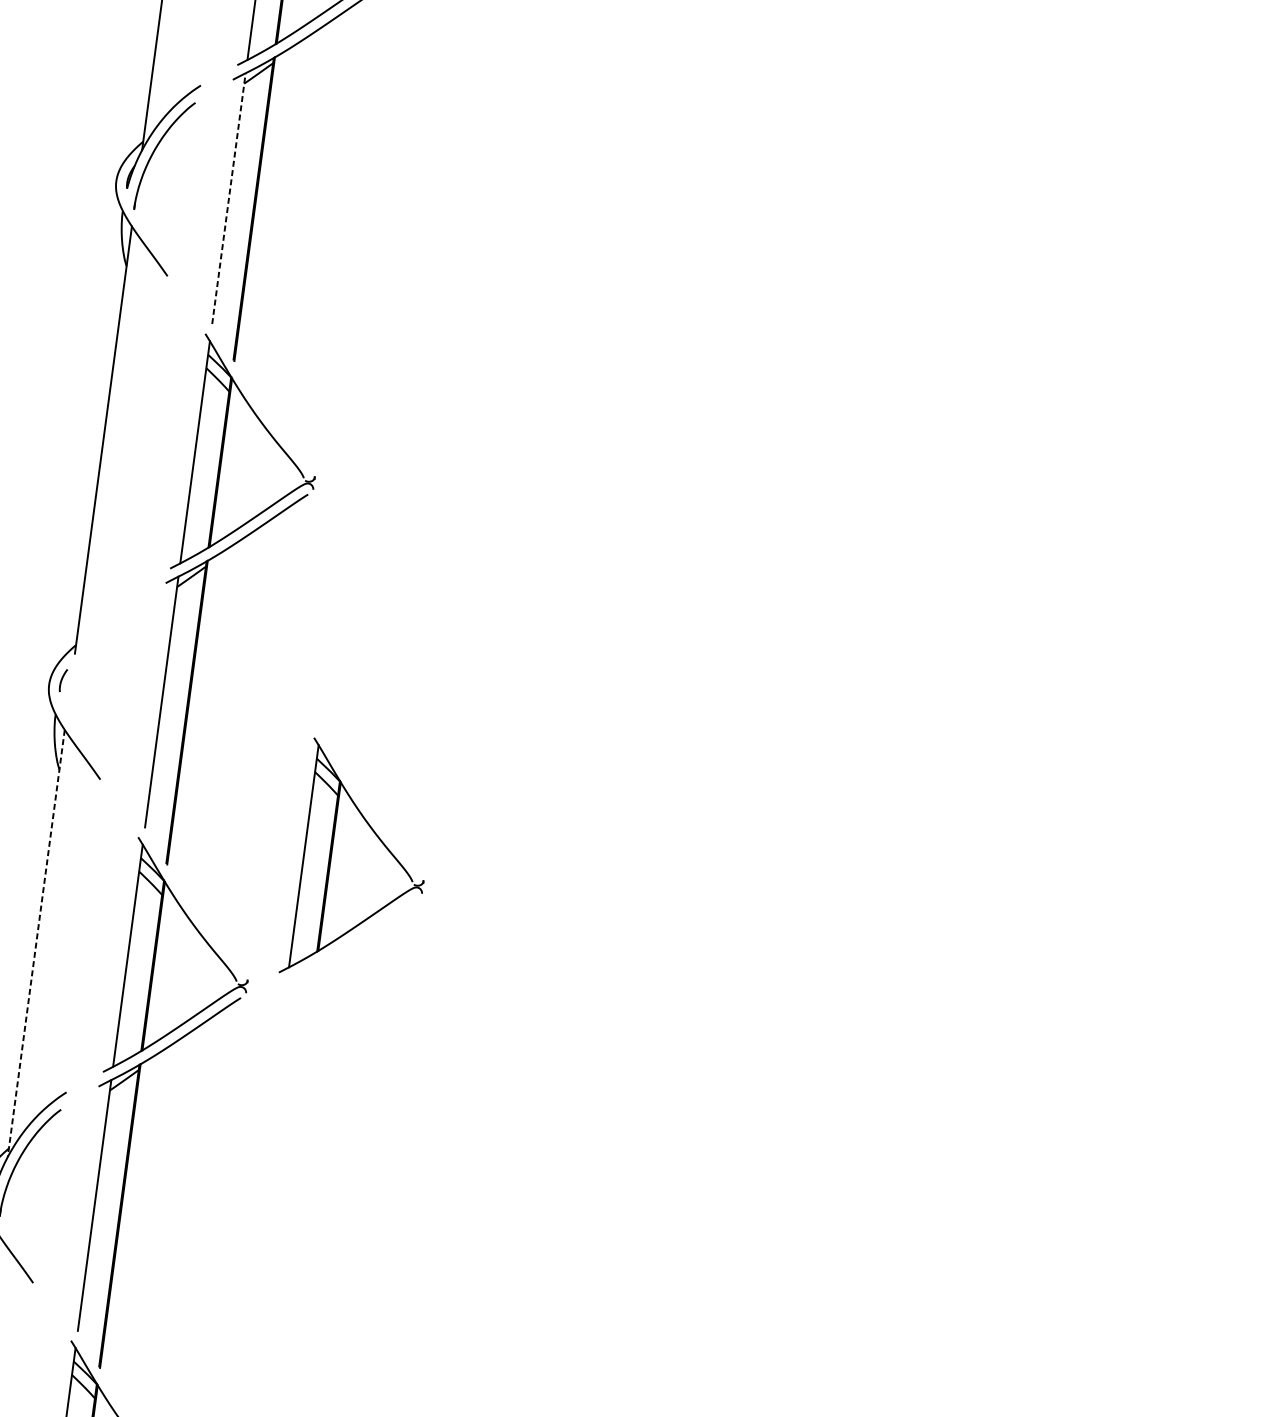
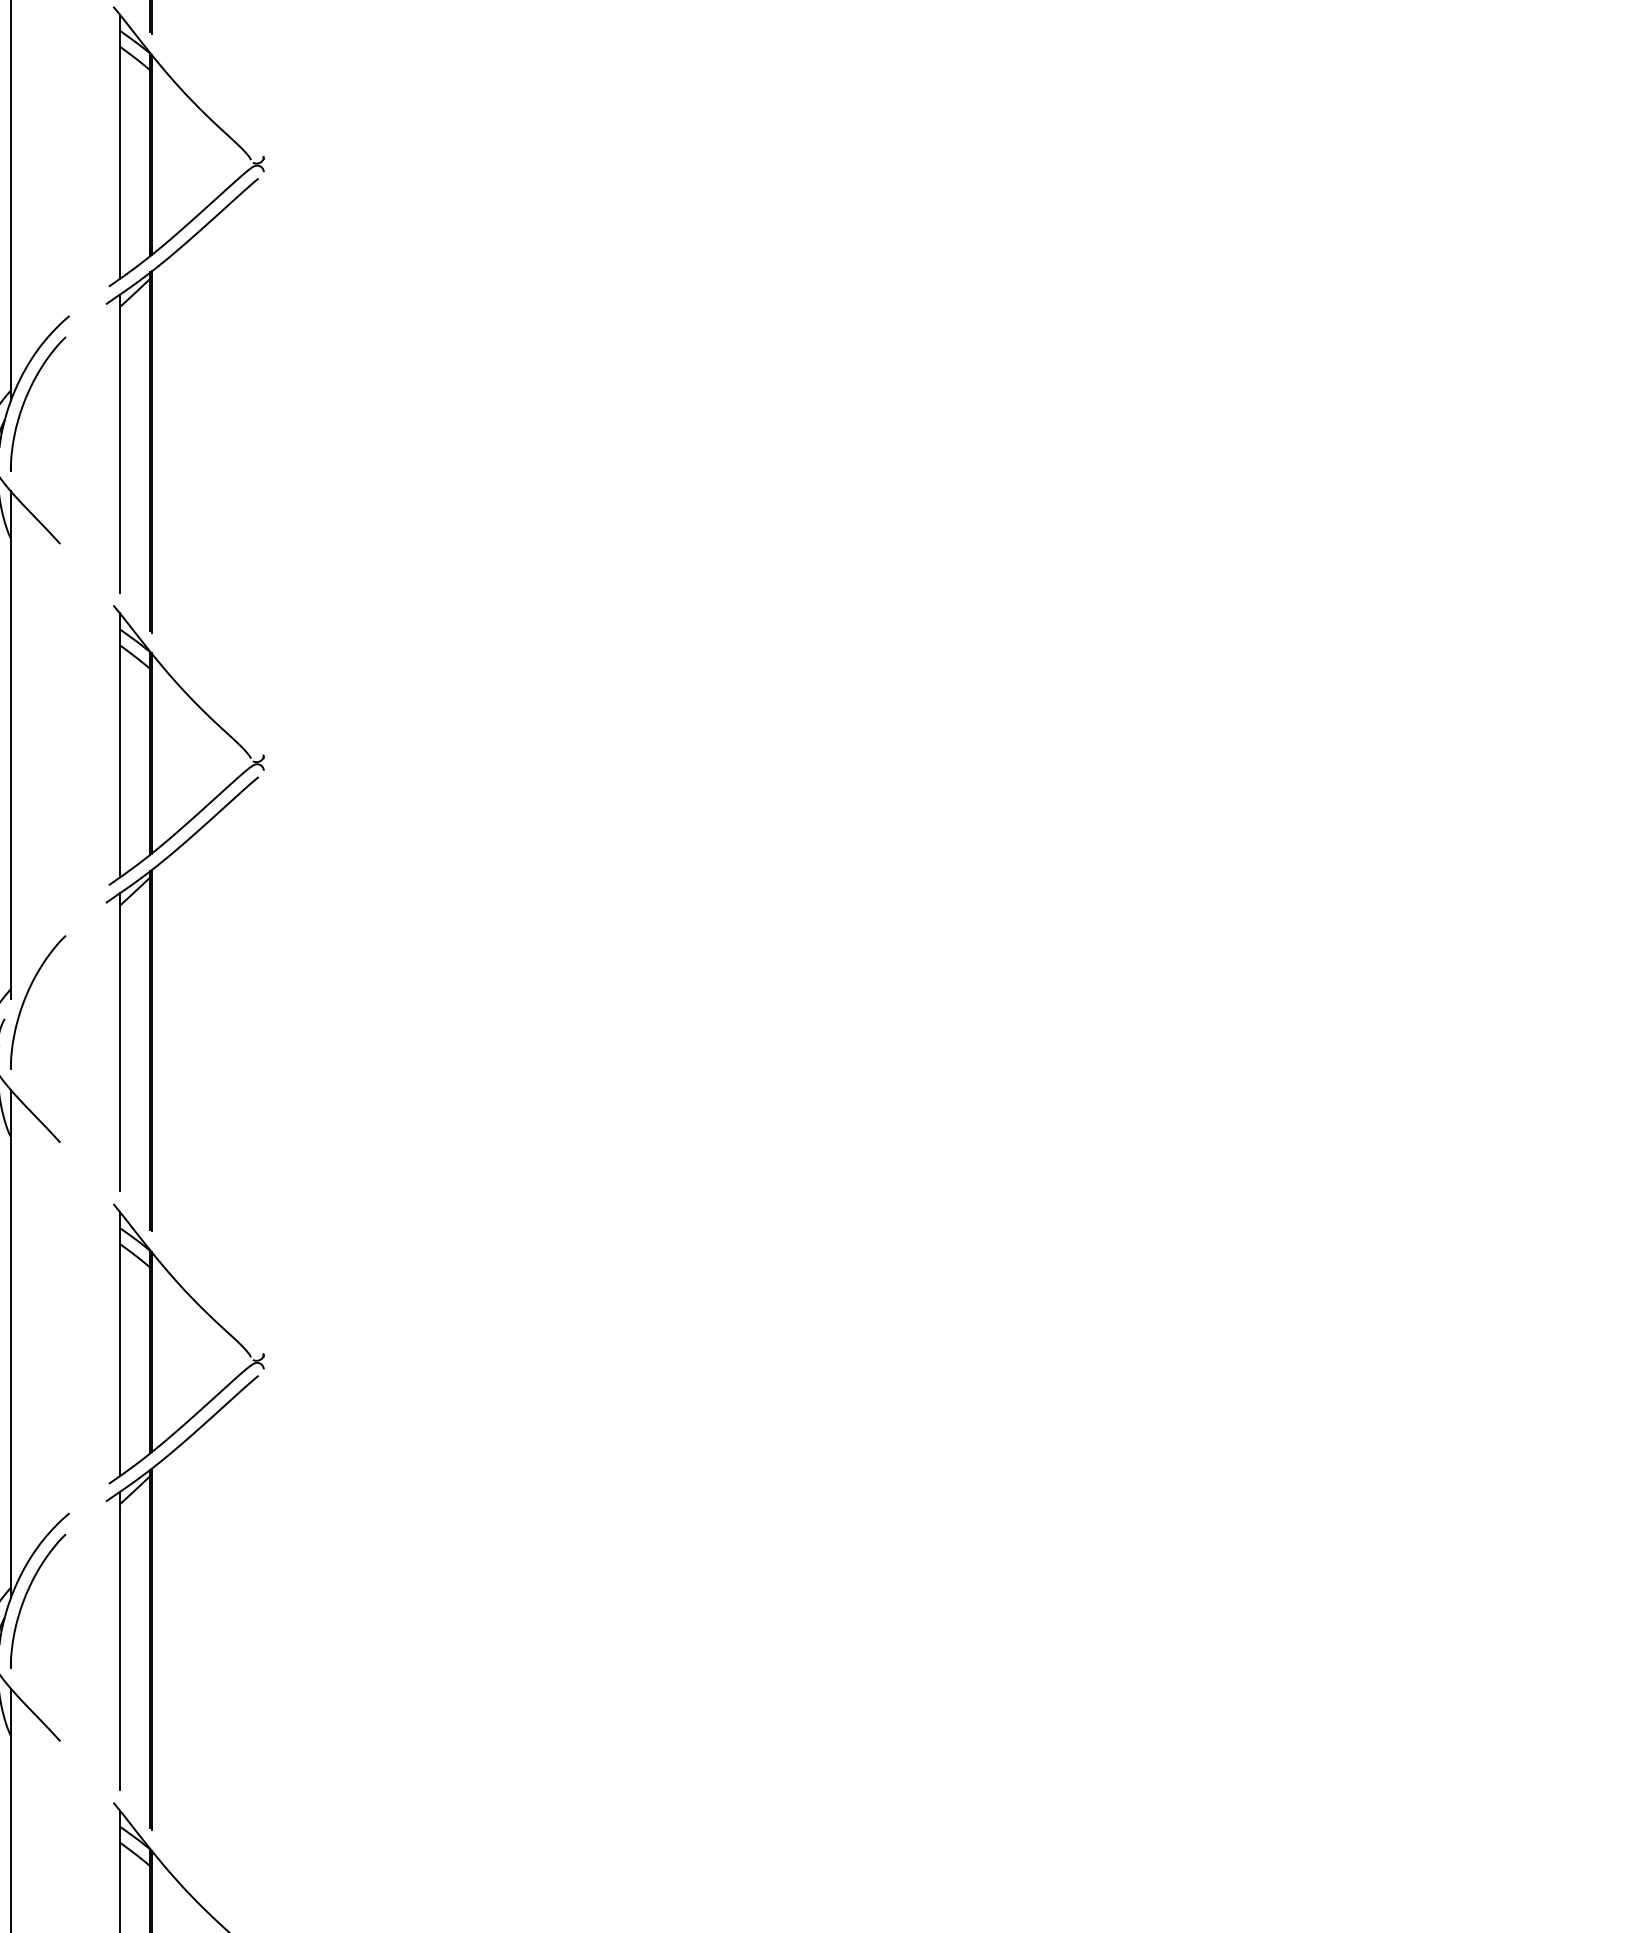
line: (228, 198) -> (119, 443), dashed -> solid
part: (88, 654) -> (26, 998), added
part: (331, 859) -> (342, 1200), removed
line: (35, 943) -> (10, 1344), dashed -> solid

